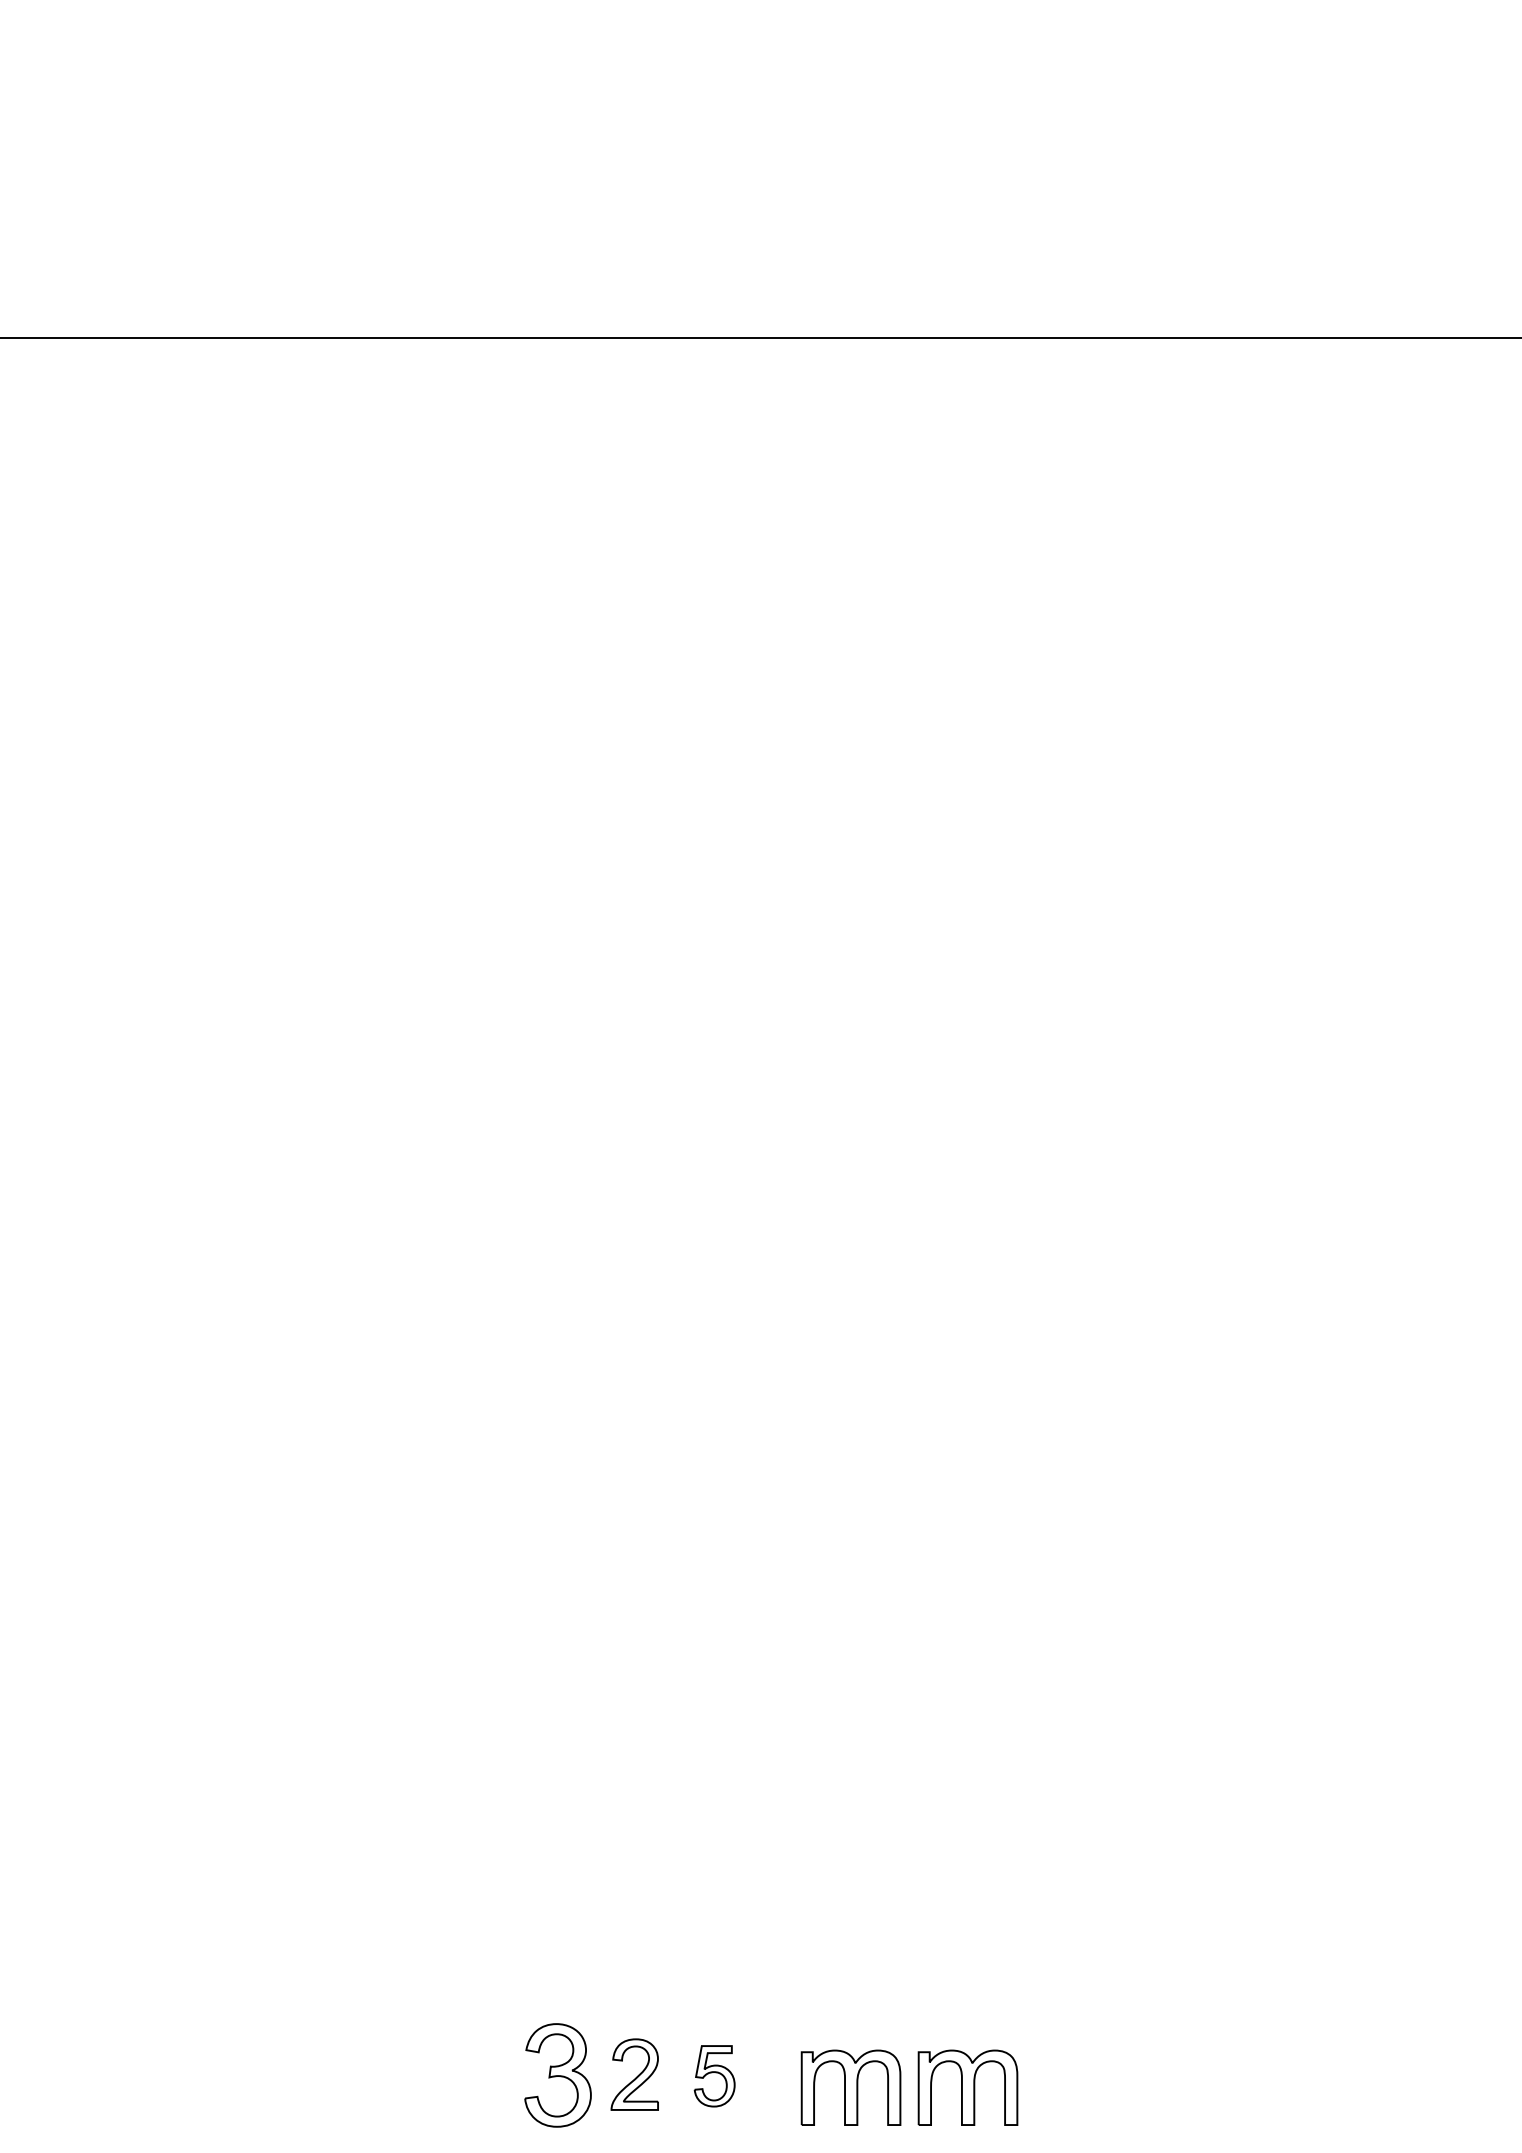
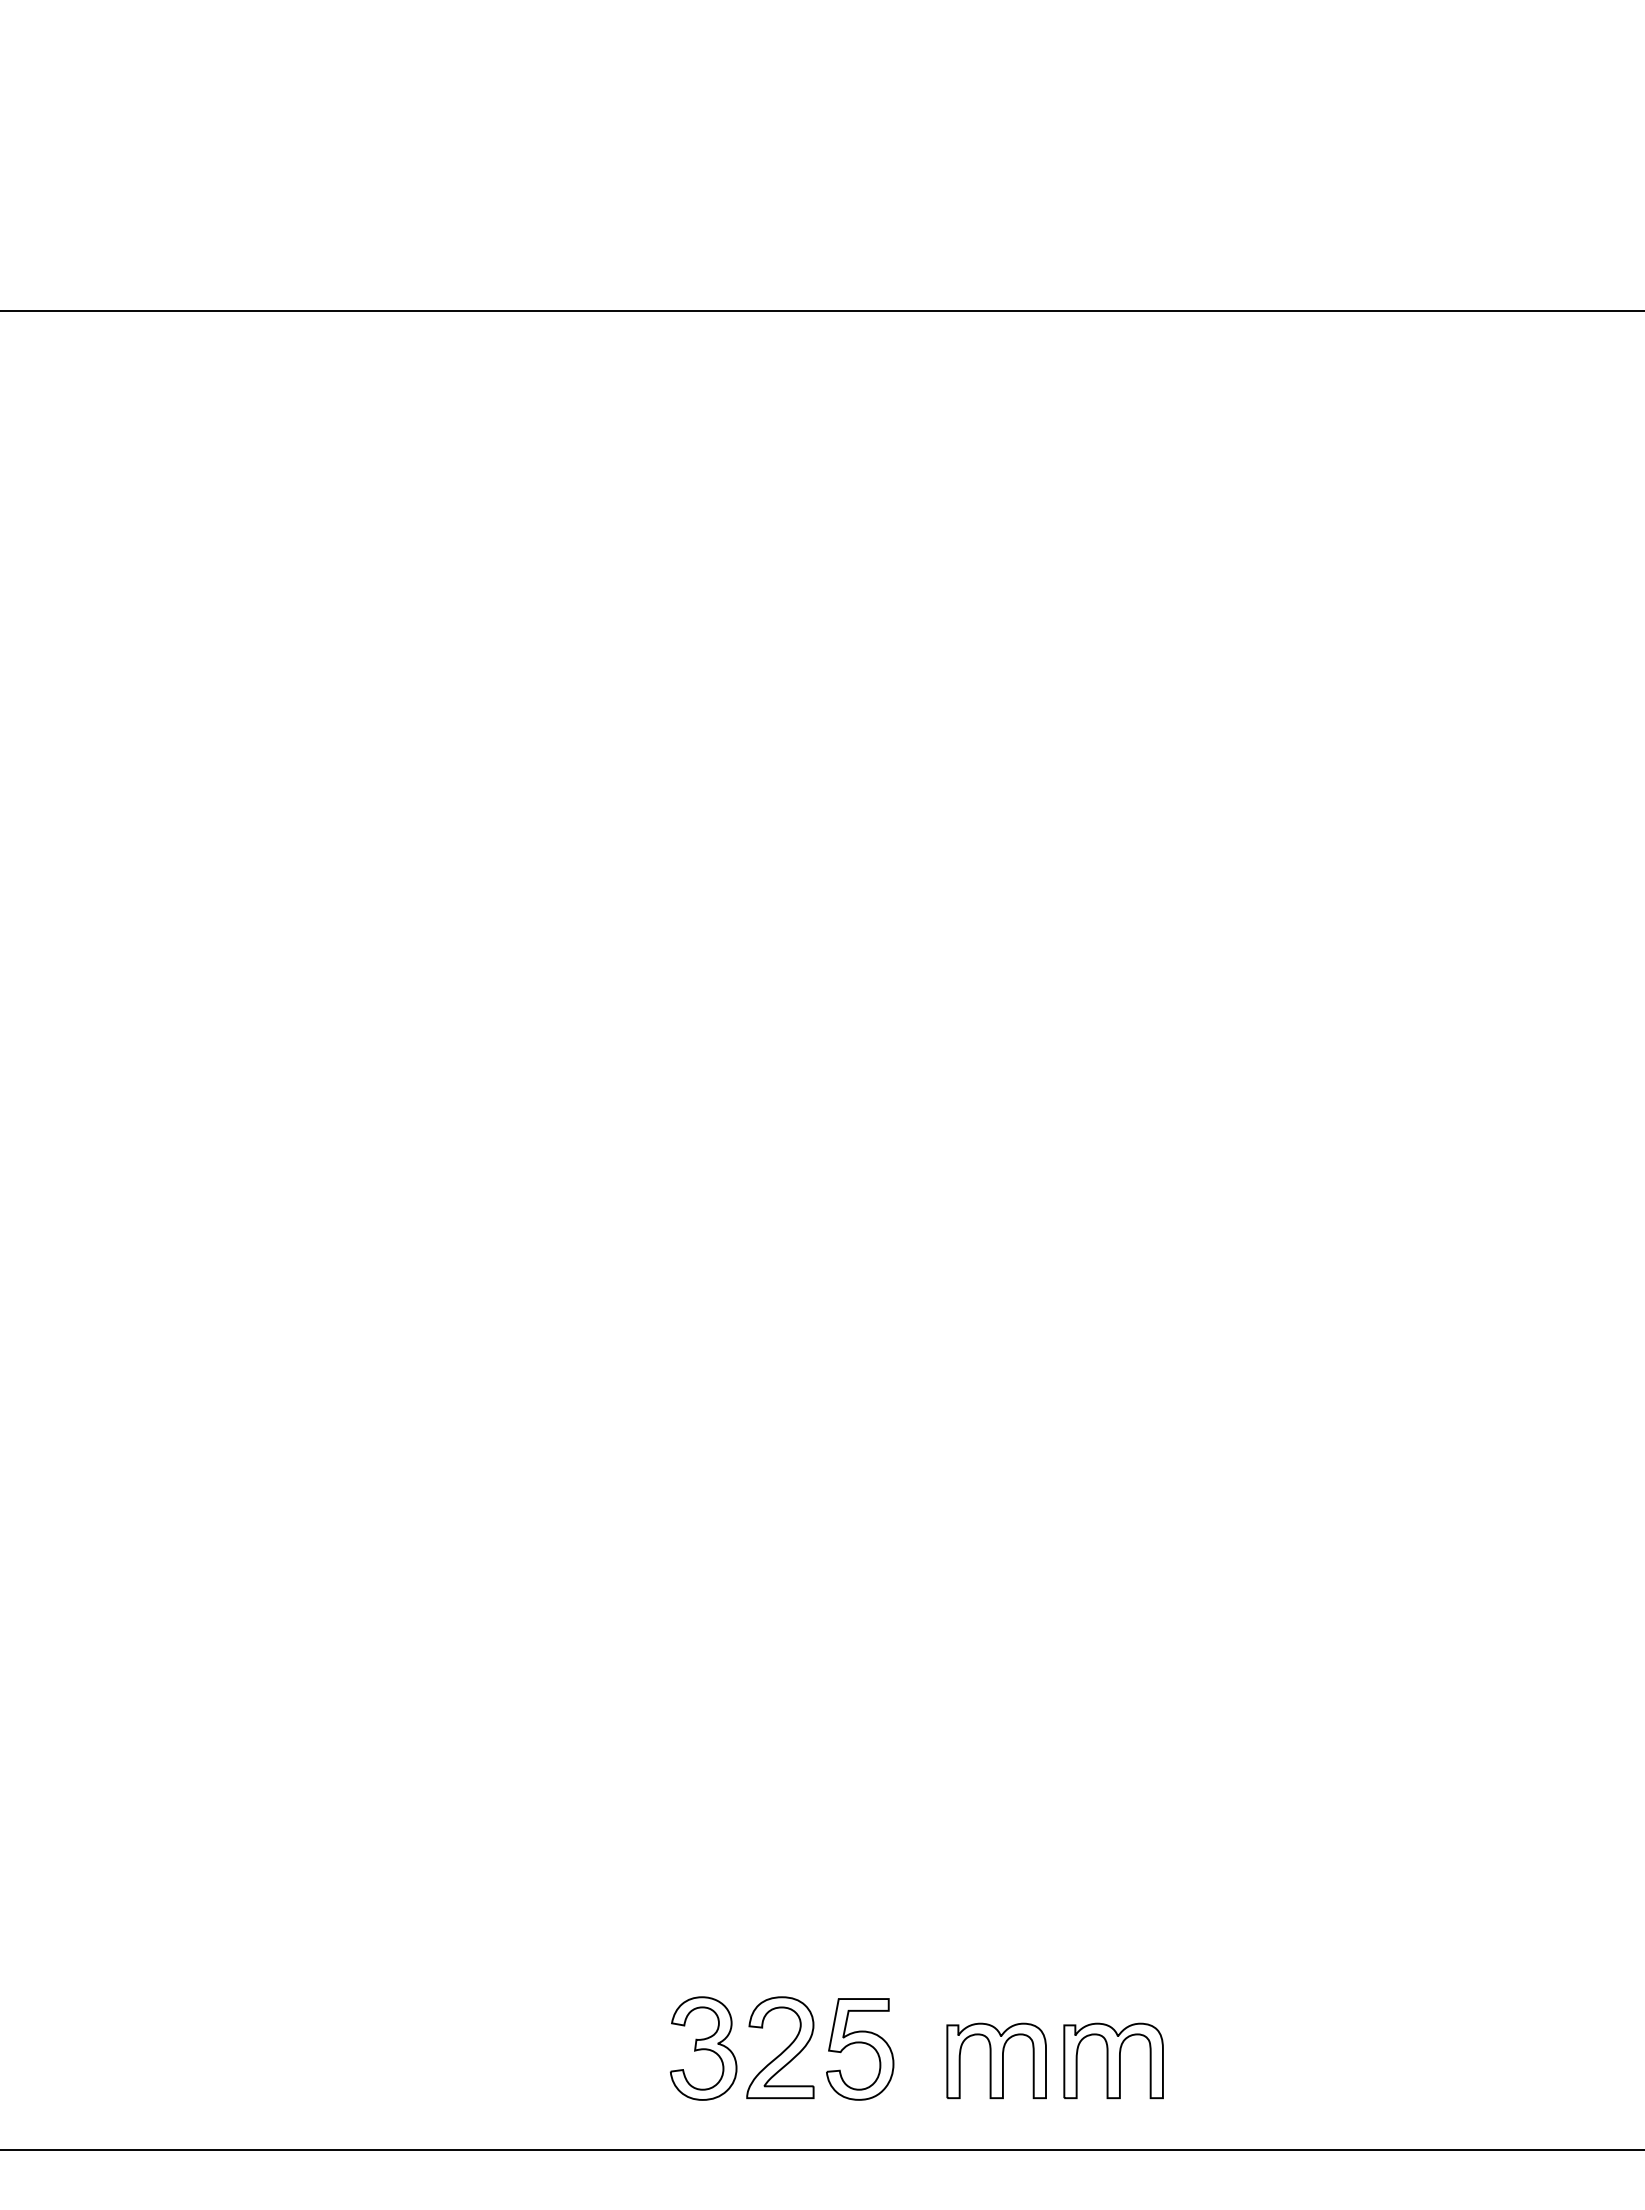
part: (634, 2074) -> (780, 2047), size x1.43
part: (714, 2076) -> (860, 2049), size x1.67

